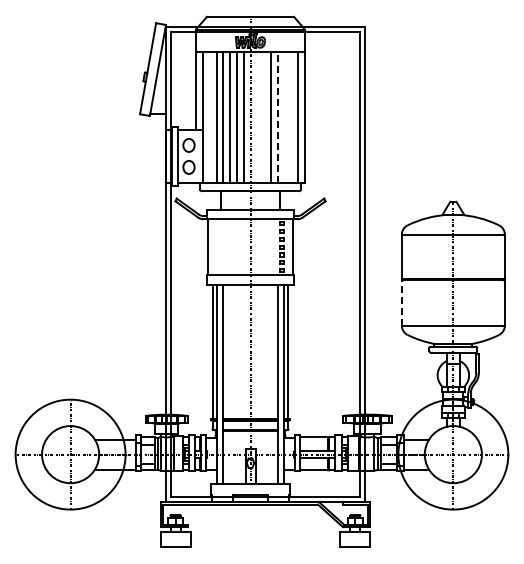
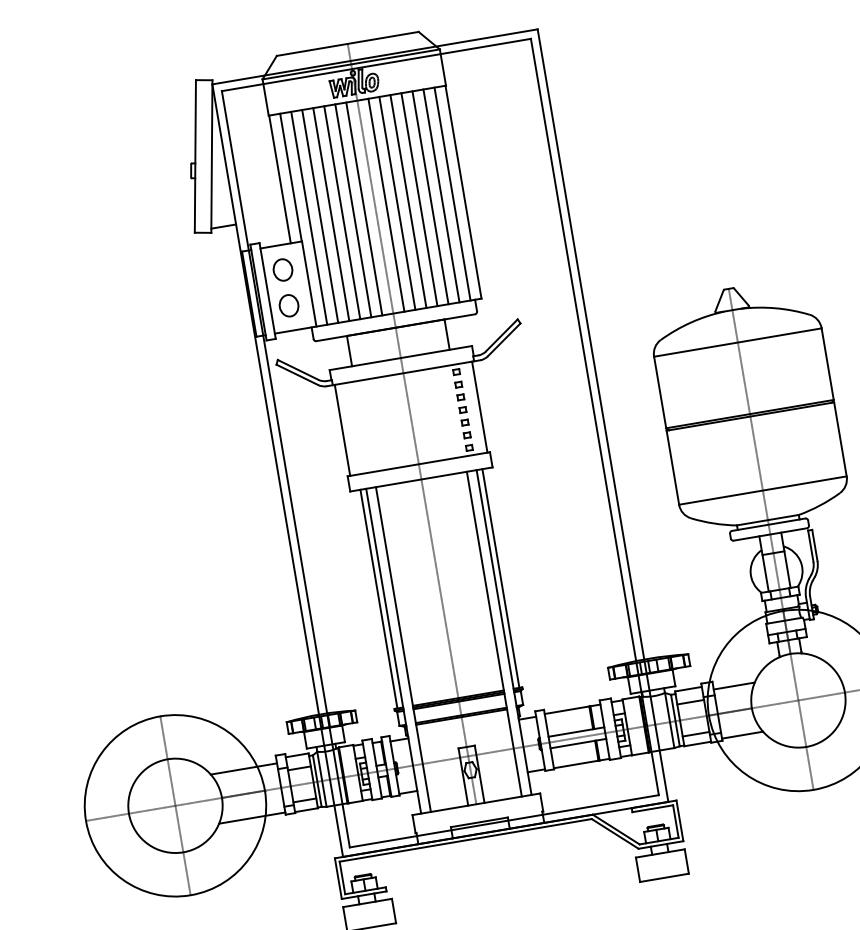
line: (209, 116) -> (308, 217), added
line: (257, 116) -> (386, 204), added
line: (264, 116) -> (397, 202), added
line: (277, 116) -> (419, 198), dashed -> solid
line: (284, 116) -> (430, 196), added
line: (291, 116) -> (441, 194), added
line: (401, 302) -> (672, 467), dashed -> solid

